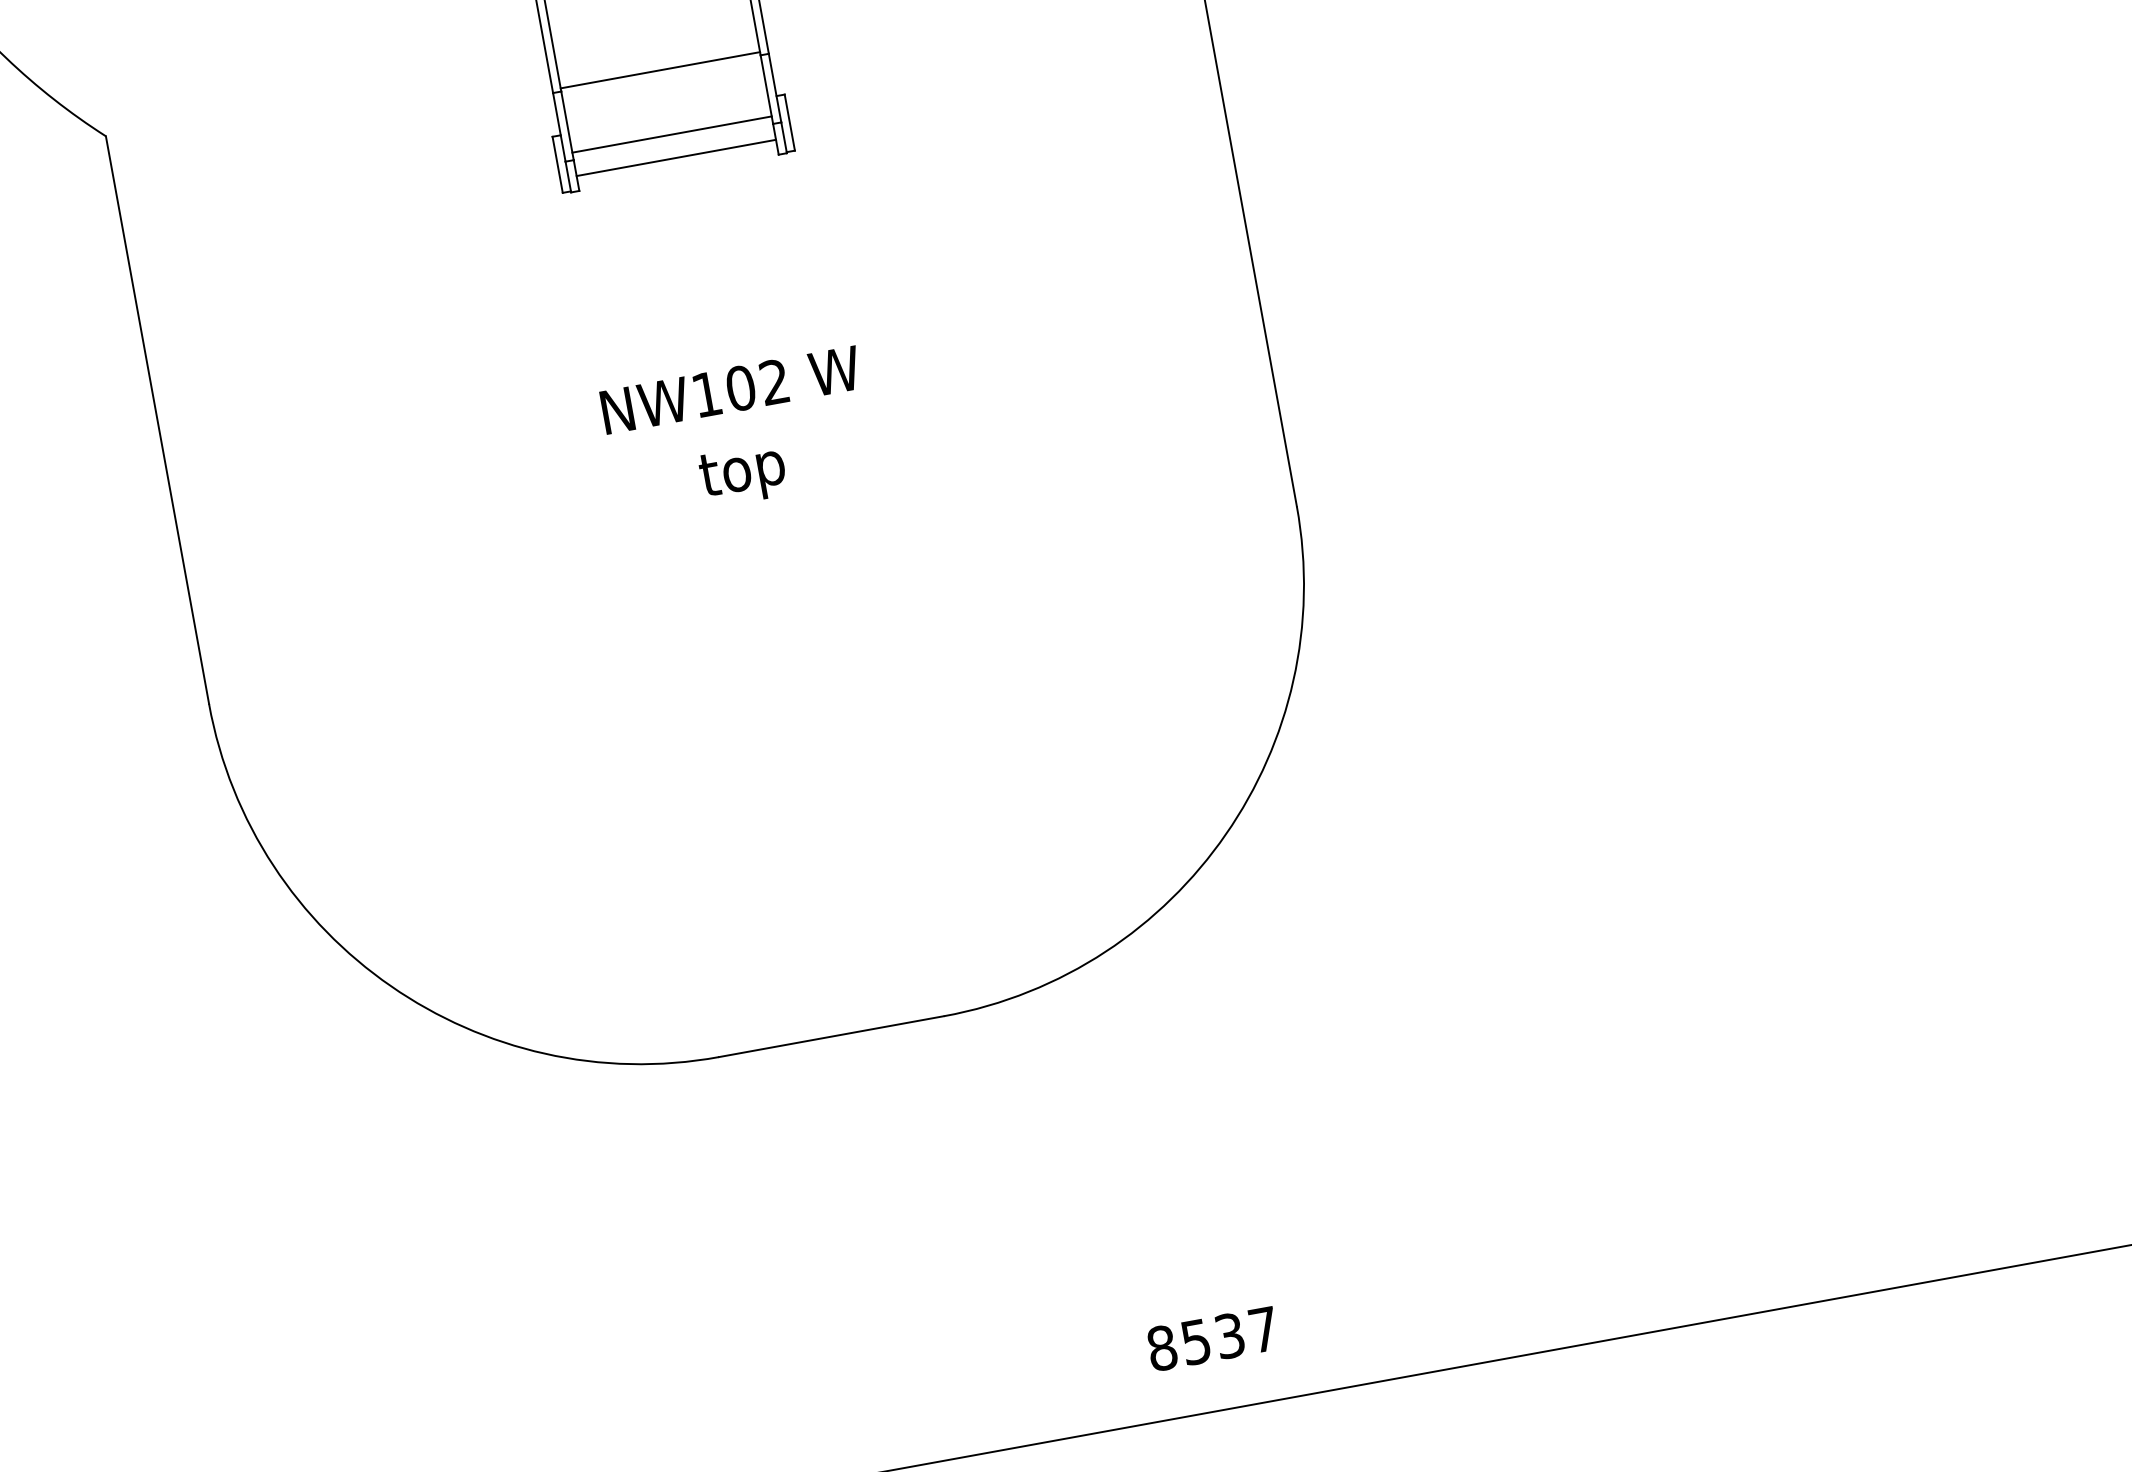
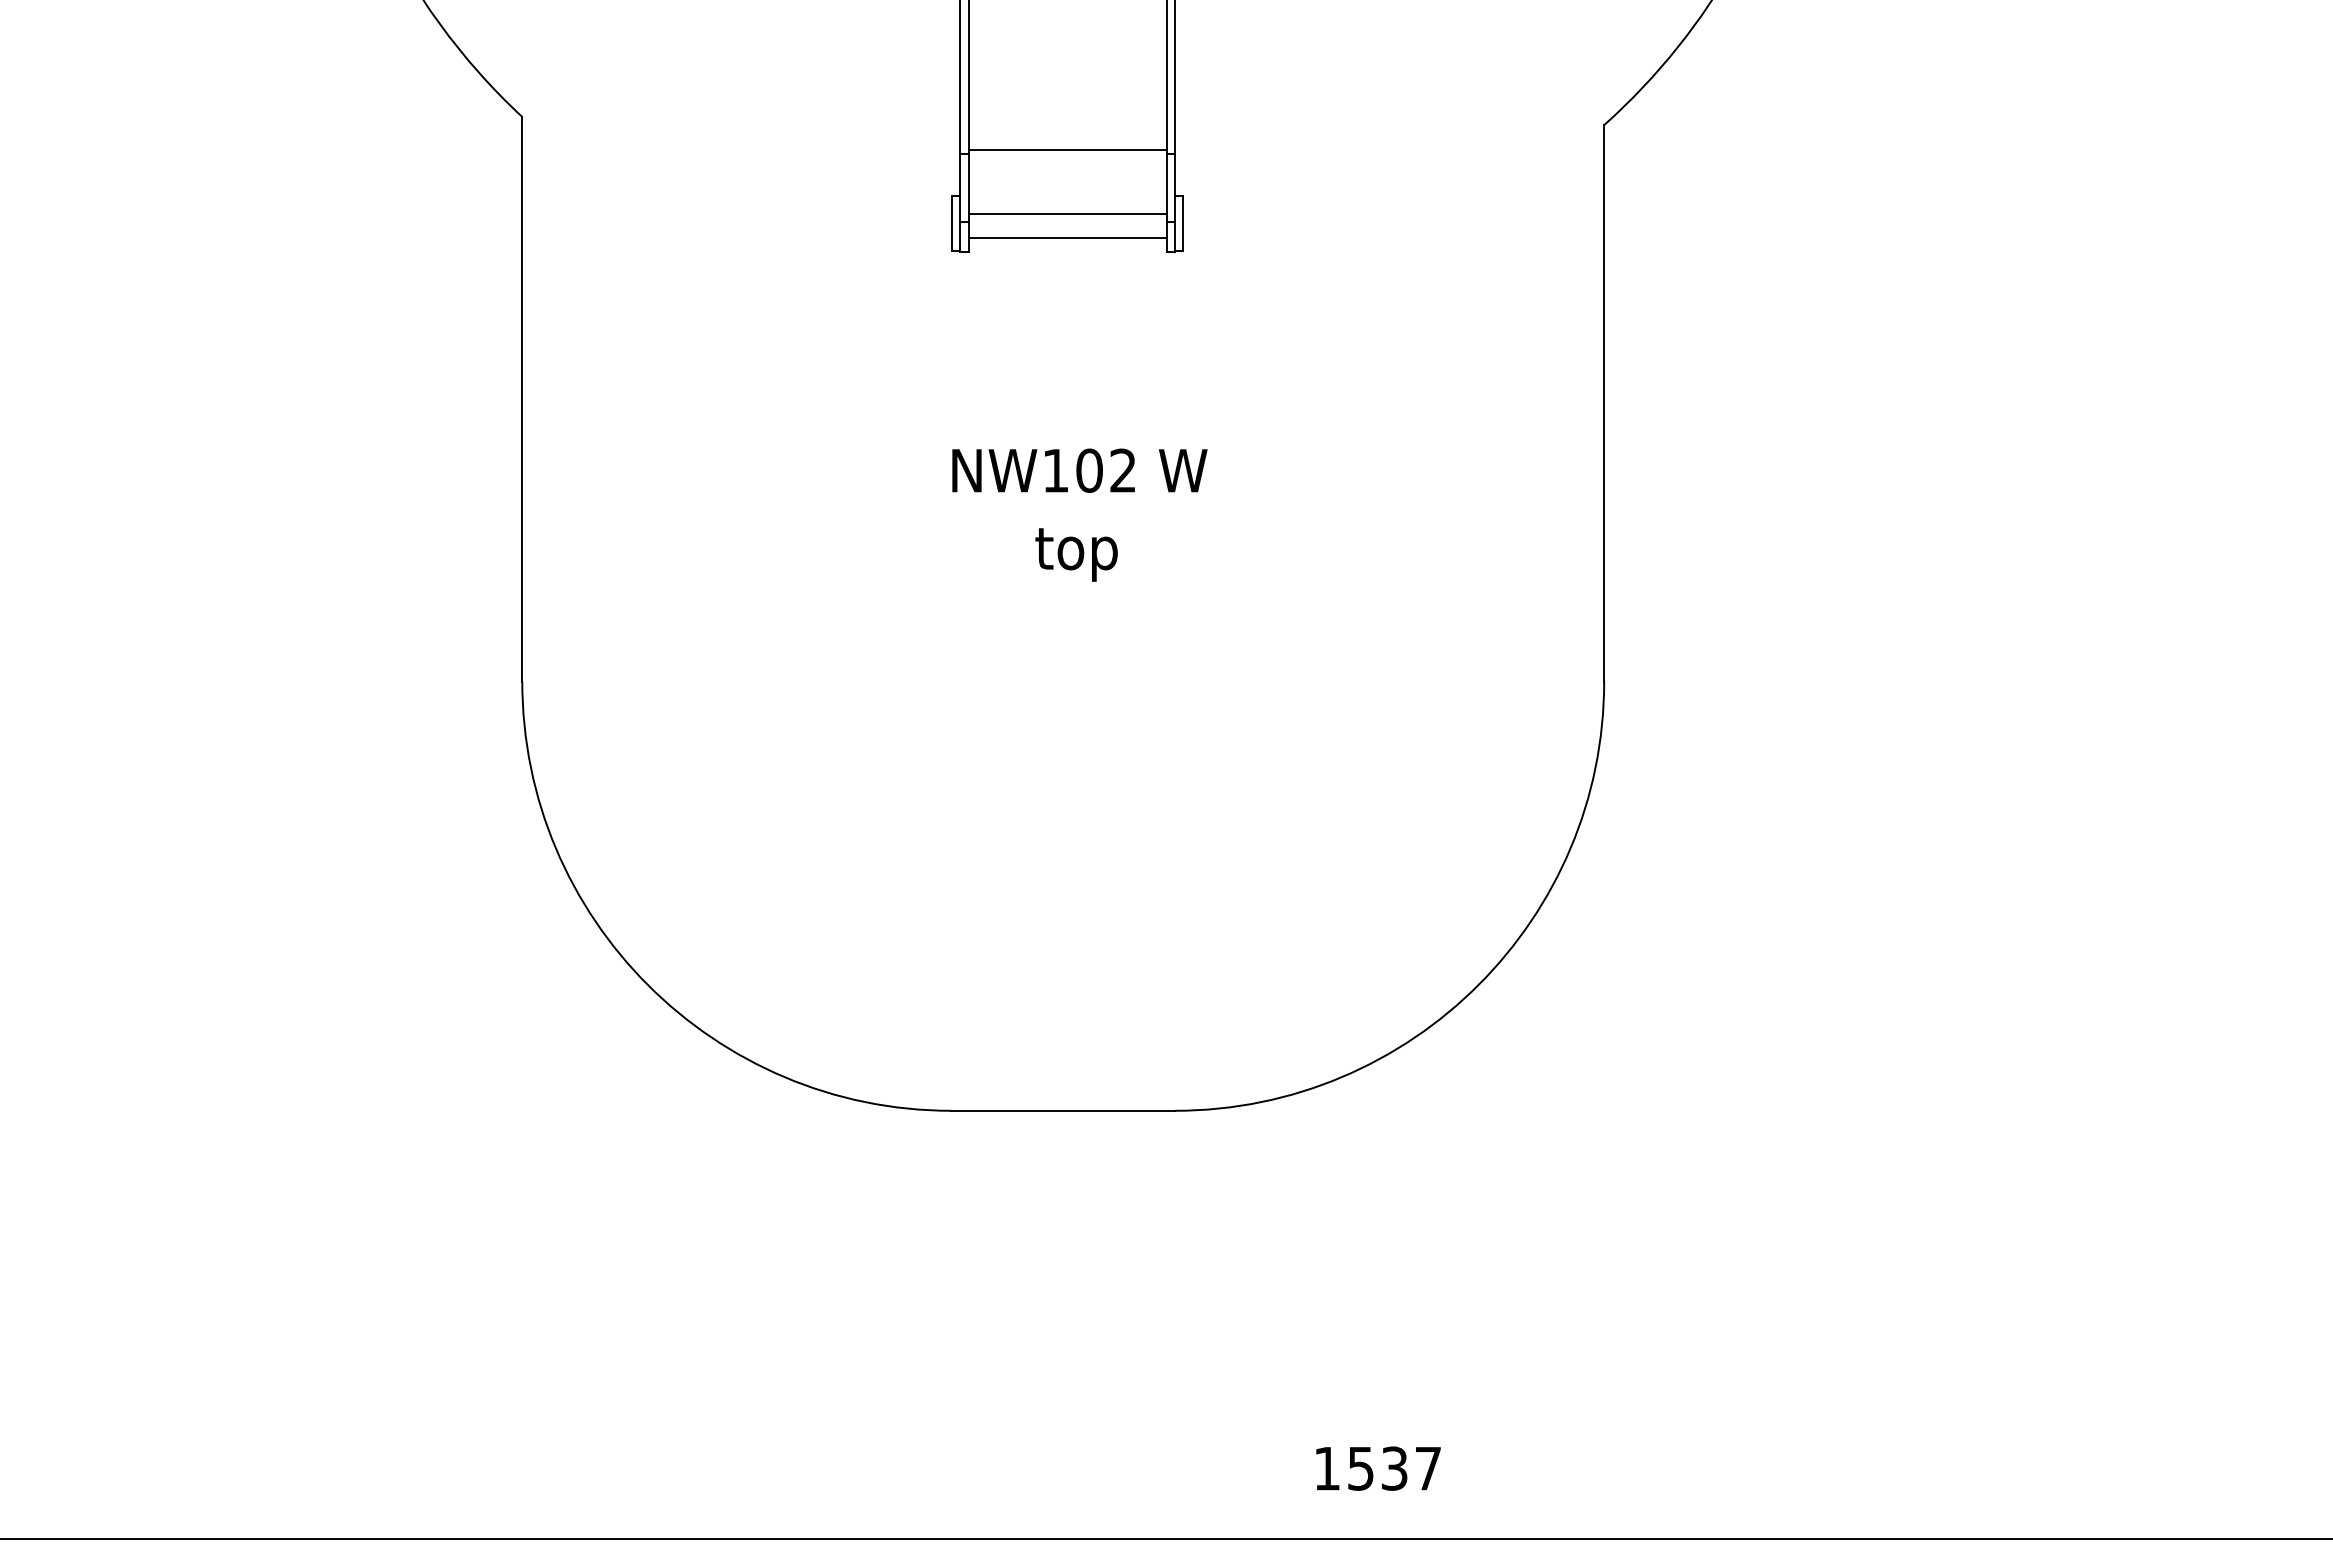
text: (1162, 1348) -> (1327, 1468), 8537 -> 1537

